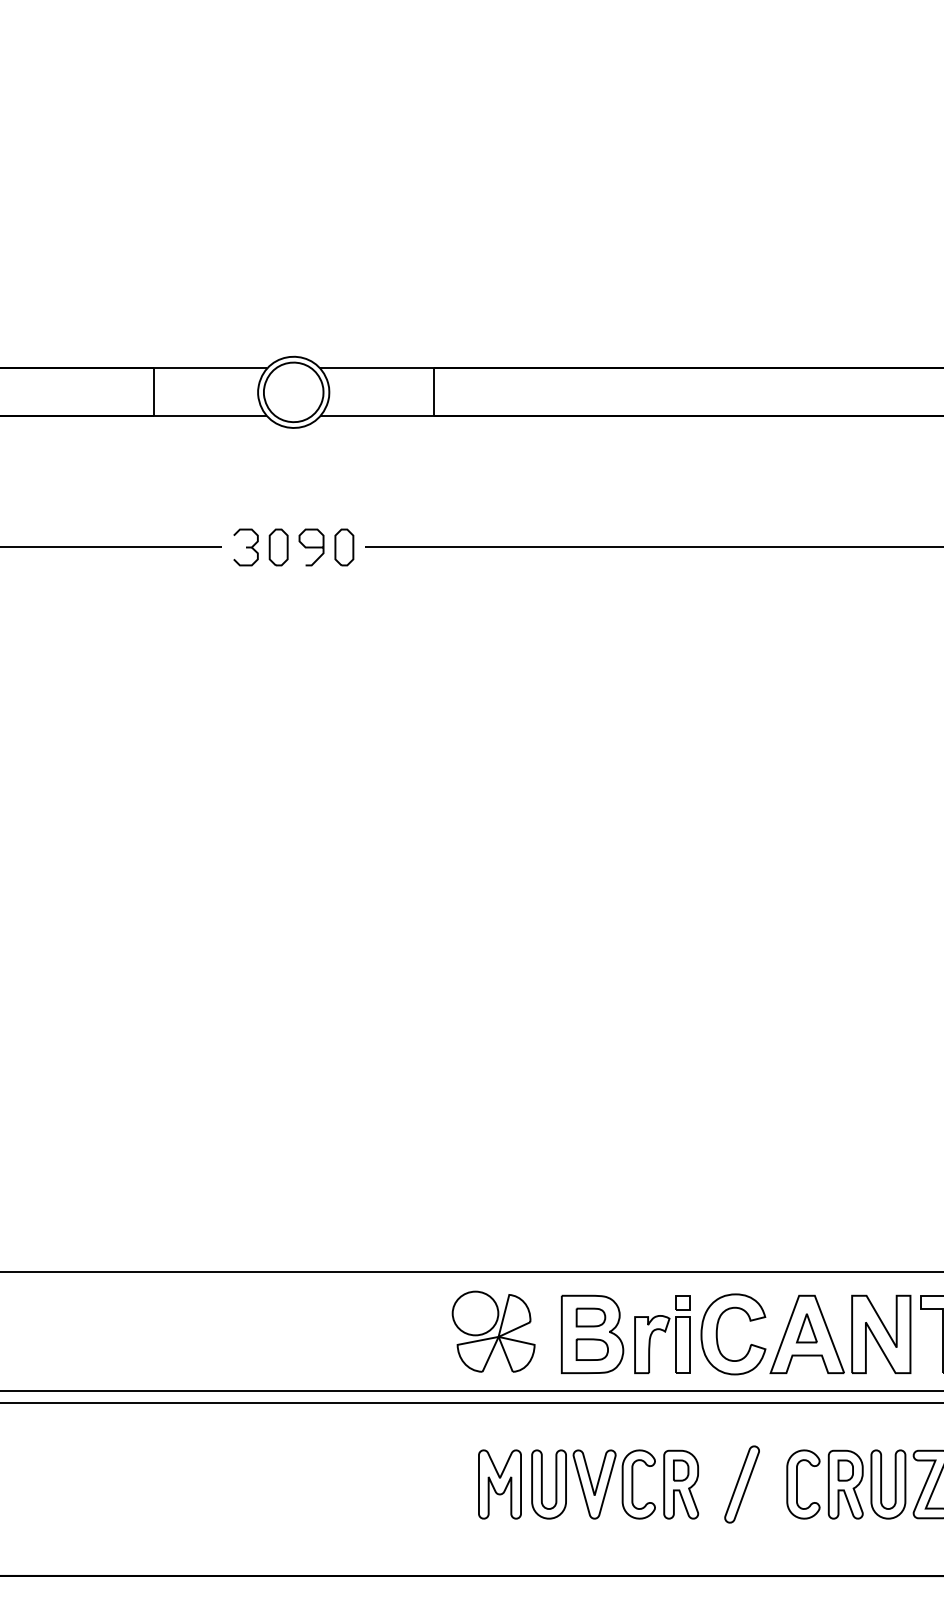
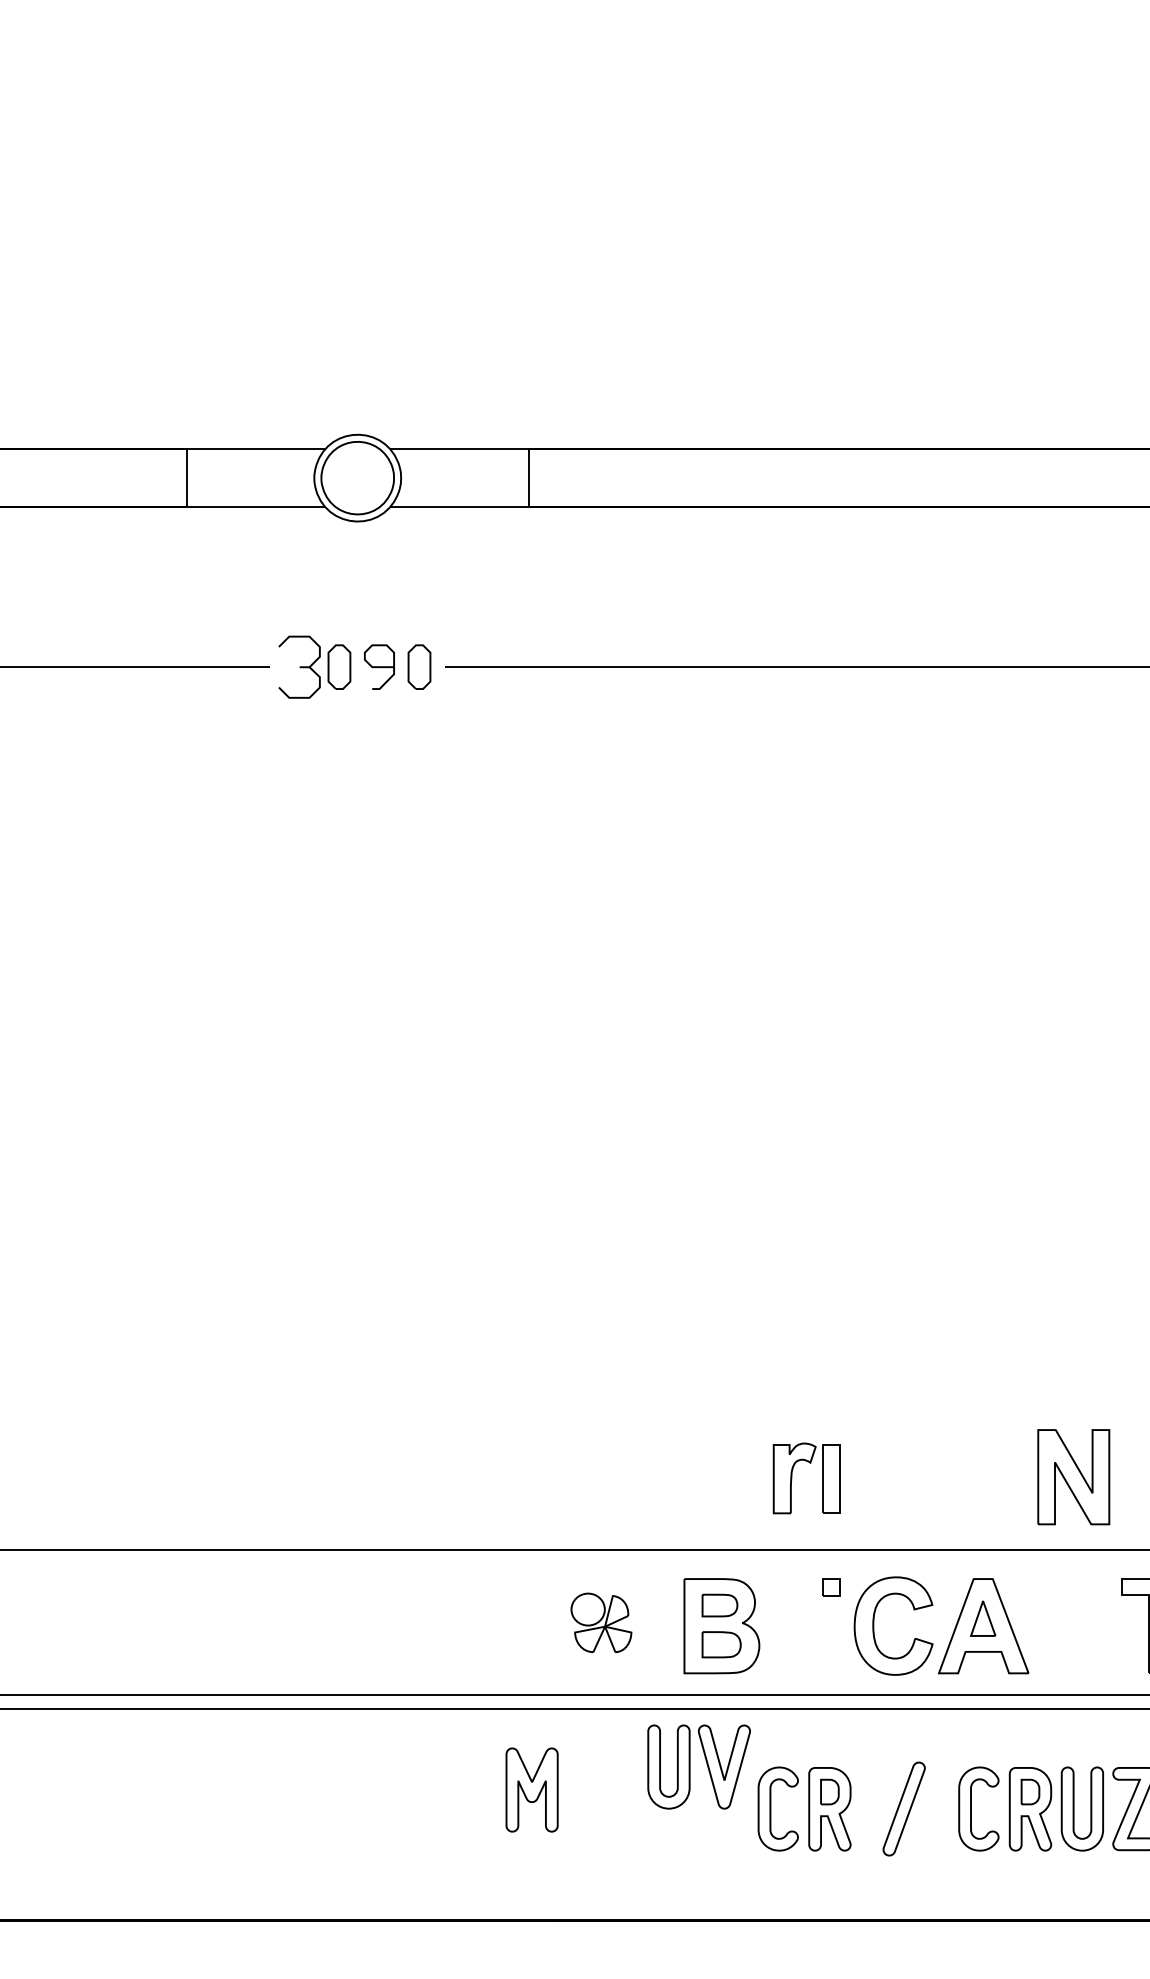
part: (245, 546) -> (299, 666), size x1.4
part: (493, 1331) -> (601, 1622), size x0.6
part: (881, 1334) -> (1073, 1477), moved
part: (650, 1344) -> (792, 1478), moved
part: (499, 1484) -> (531, 1789), moved
part: (566, 1484) -> (690, 1766), moved

